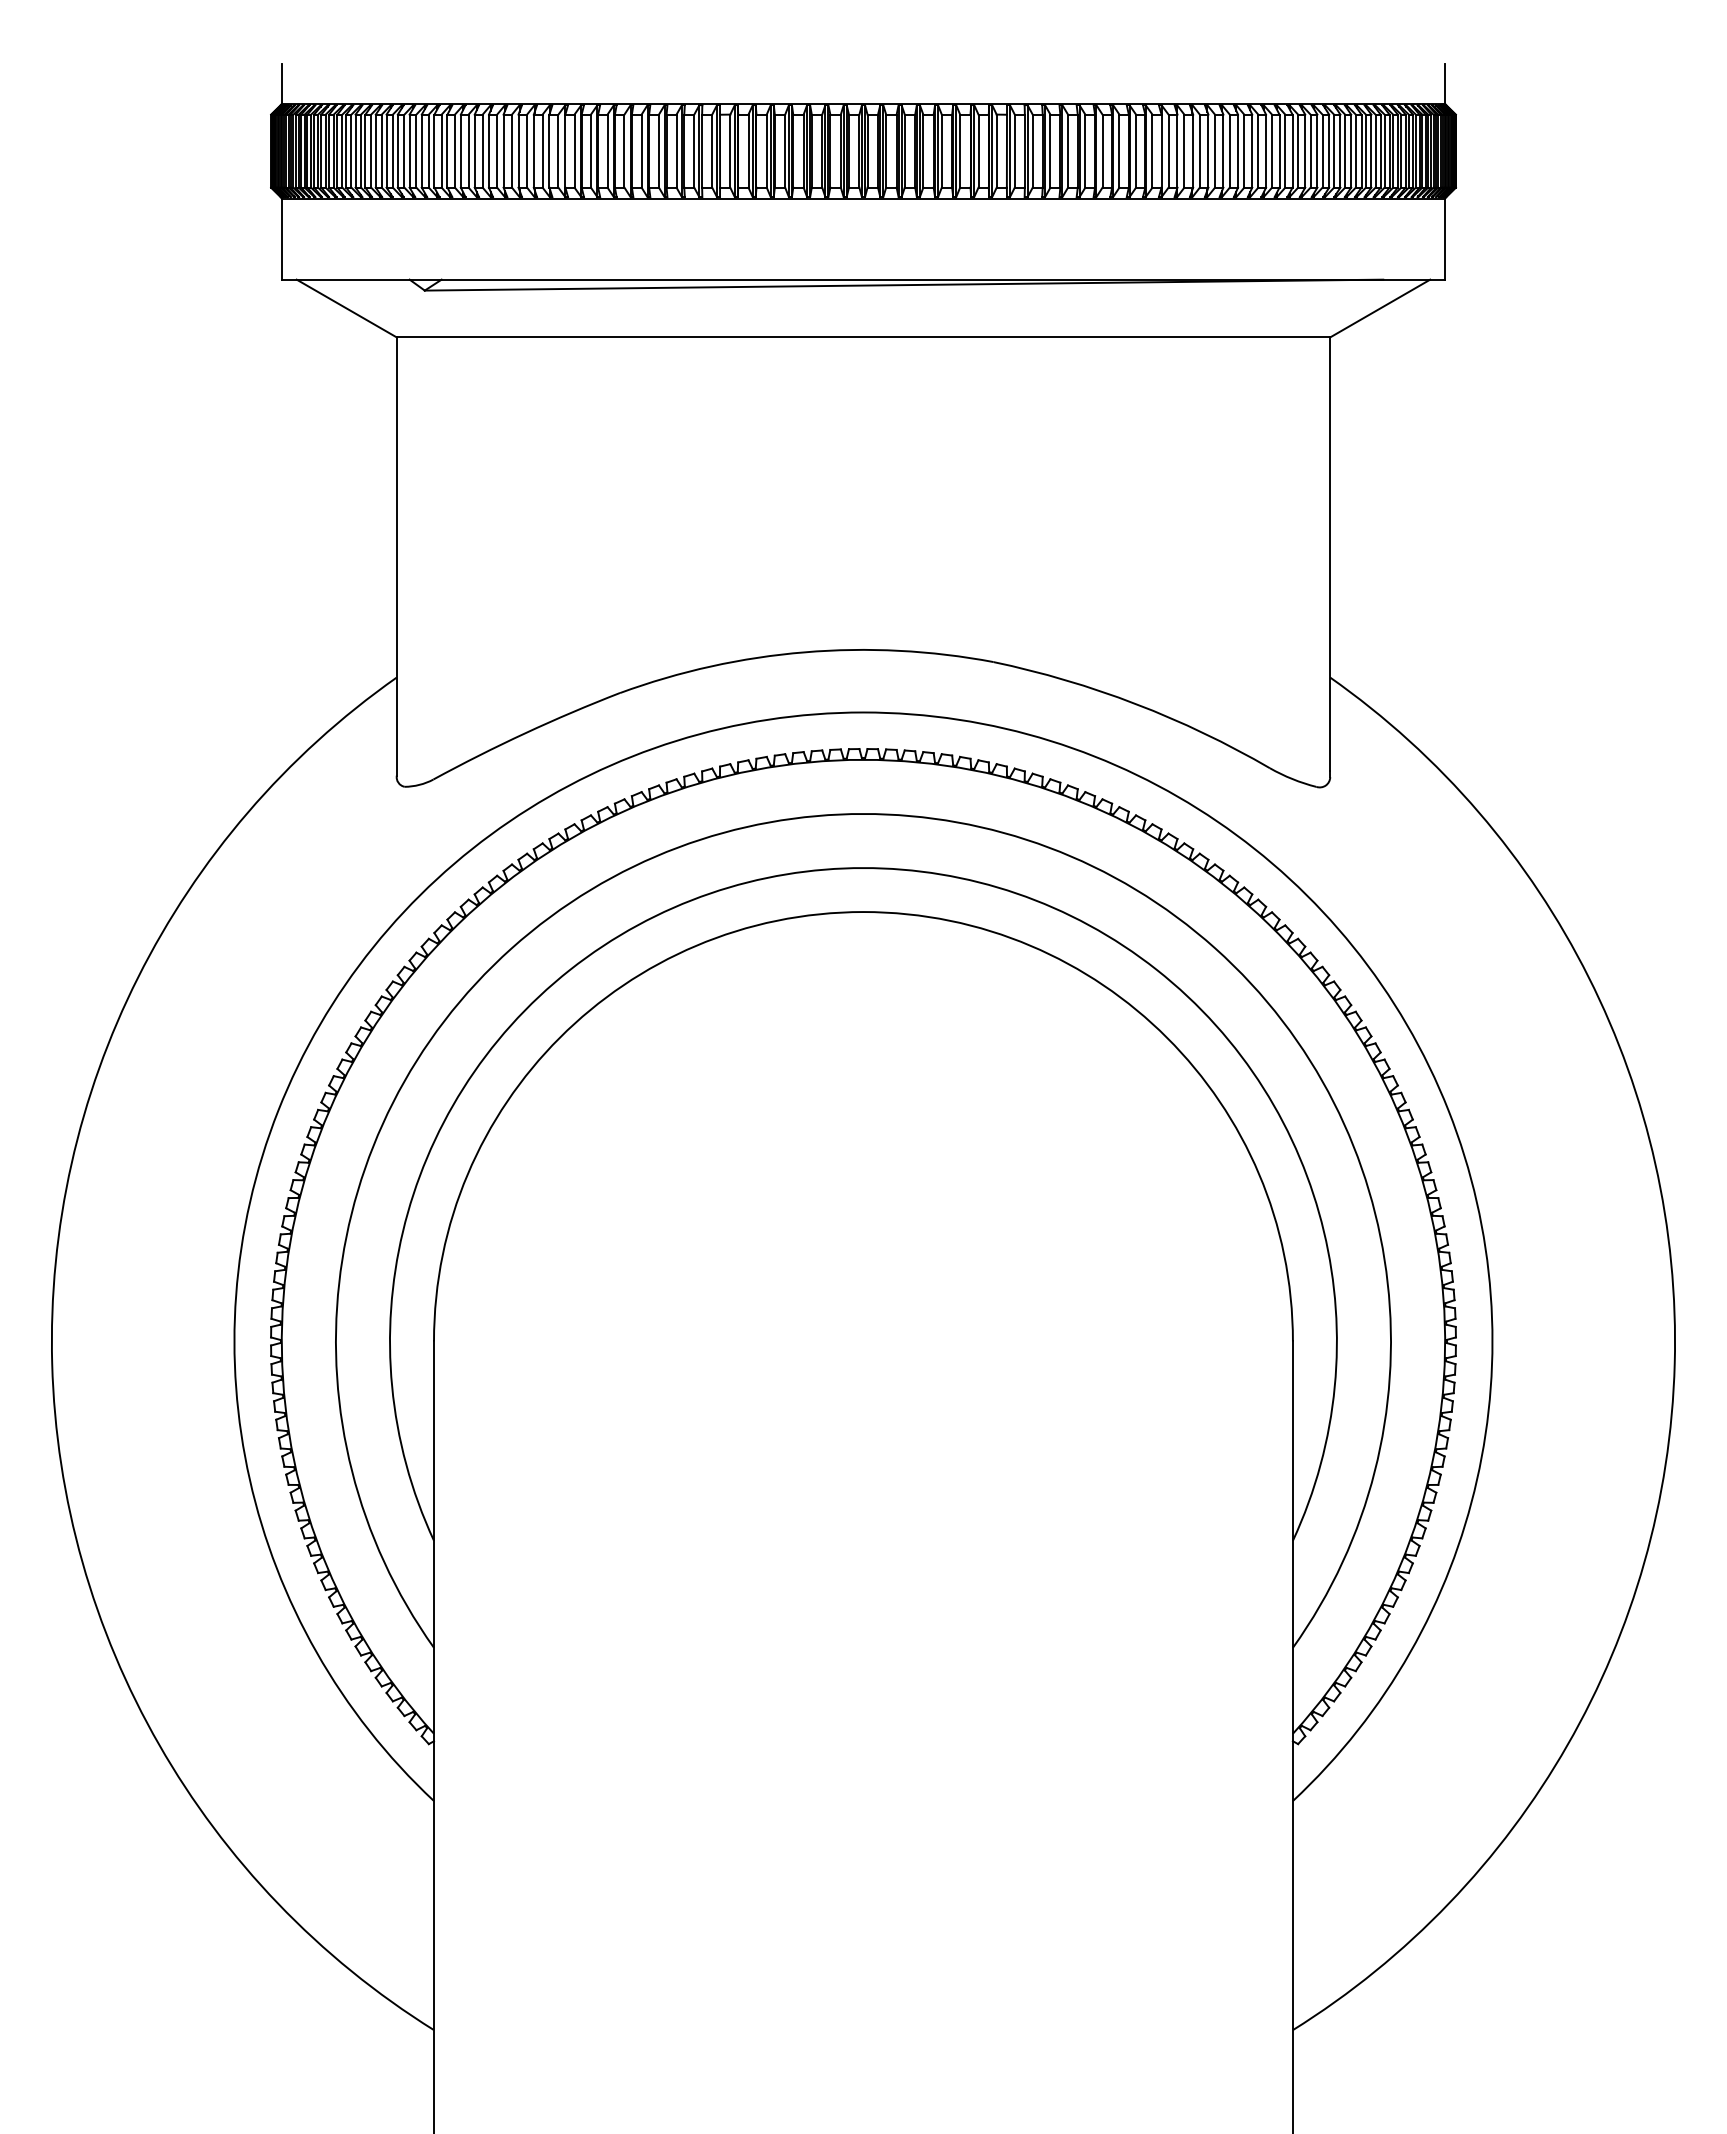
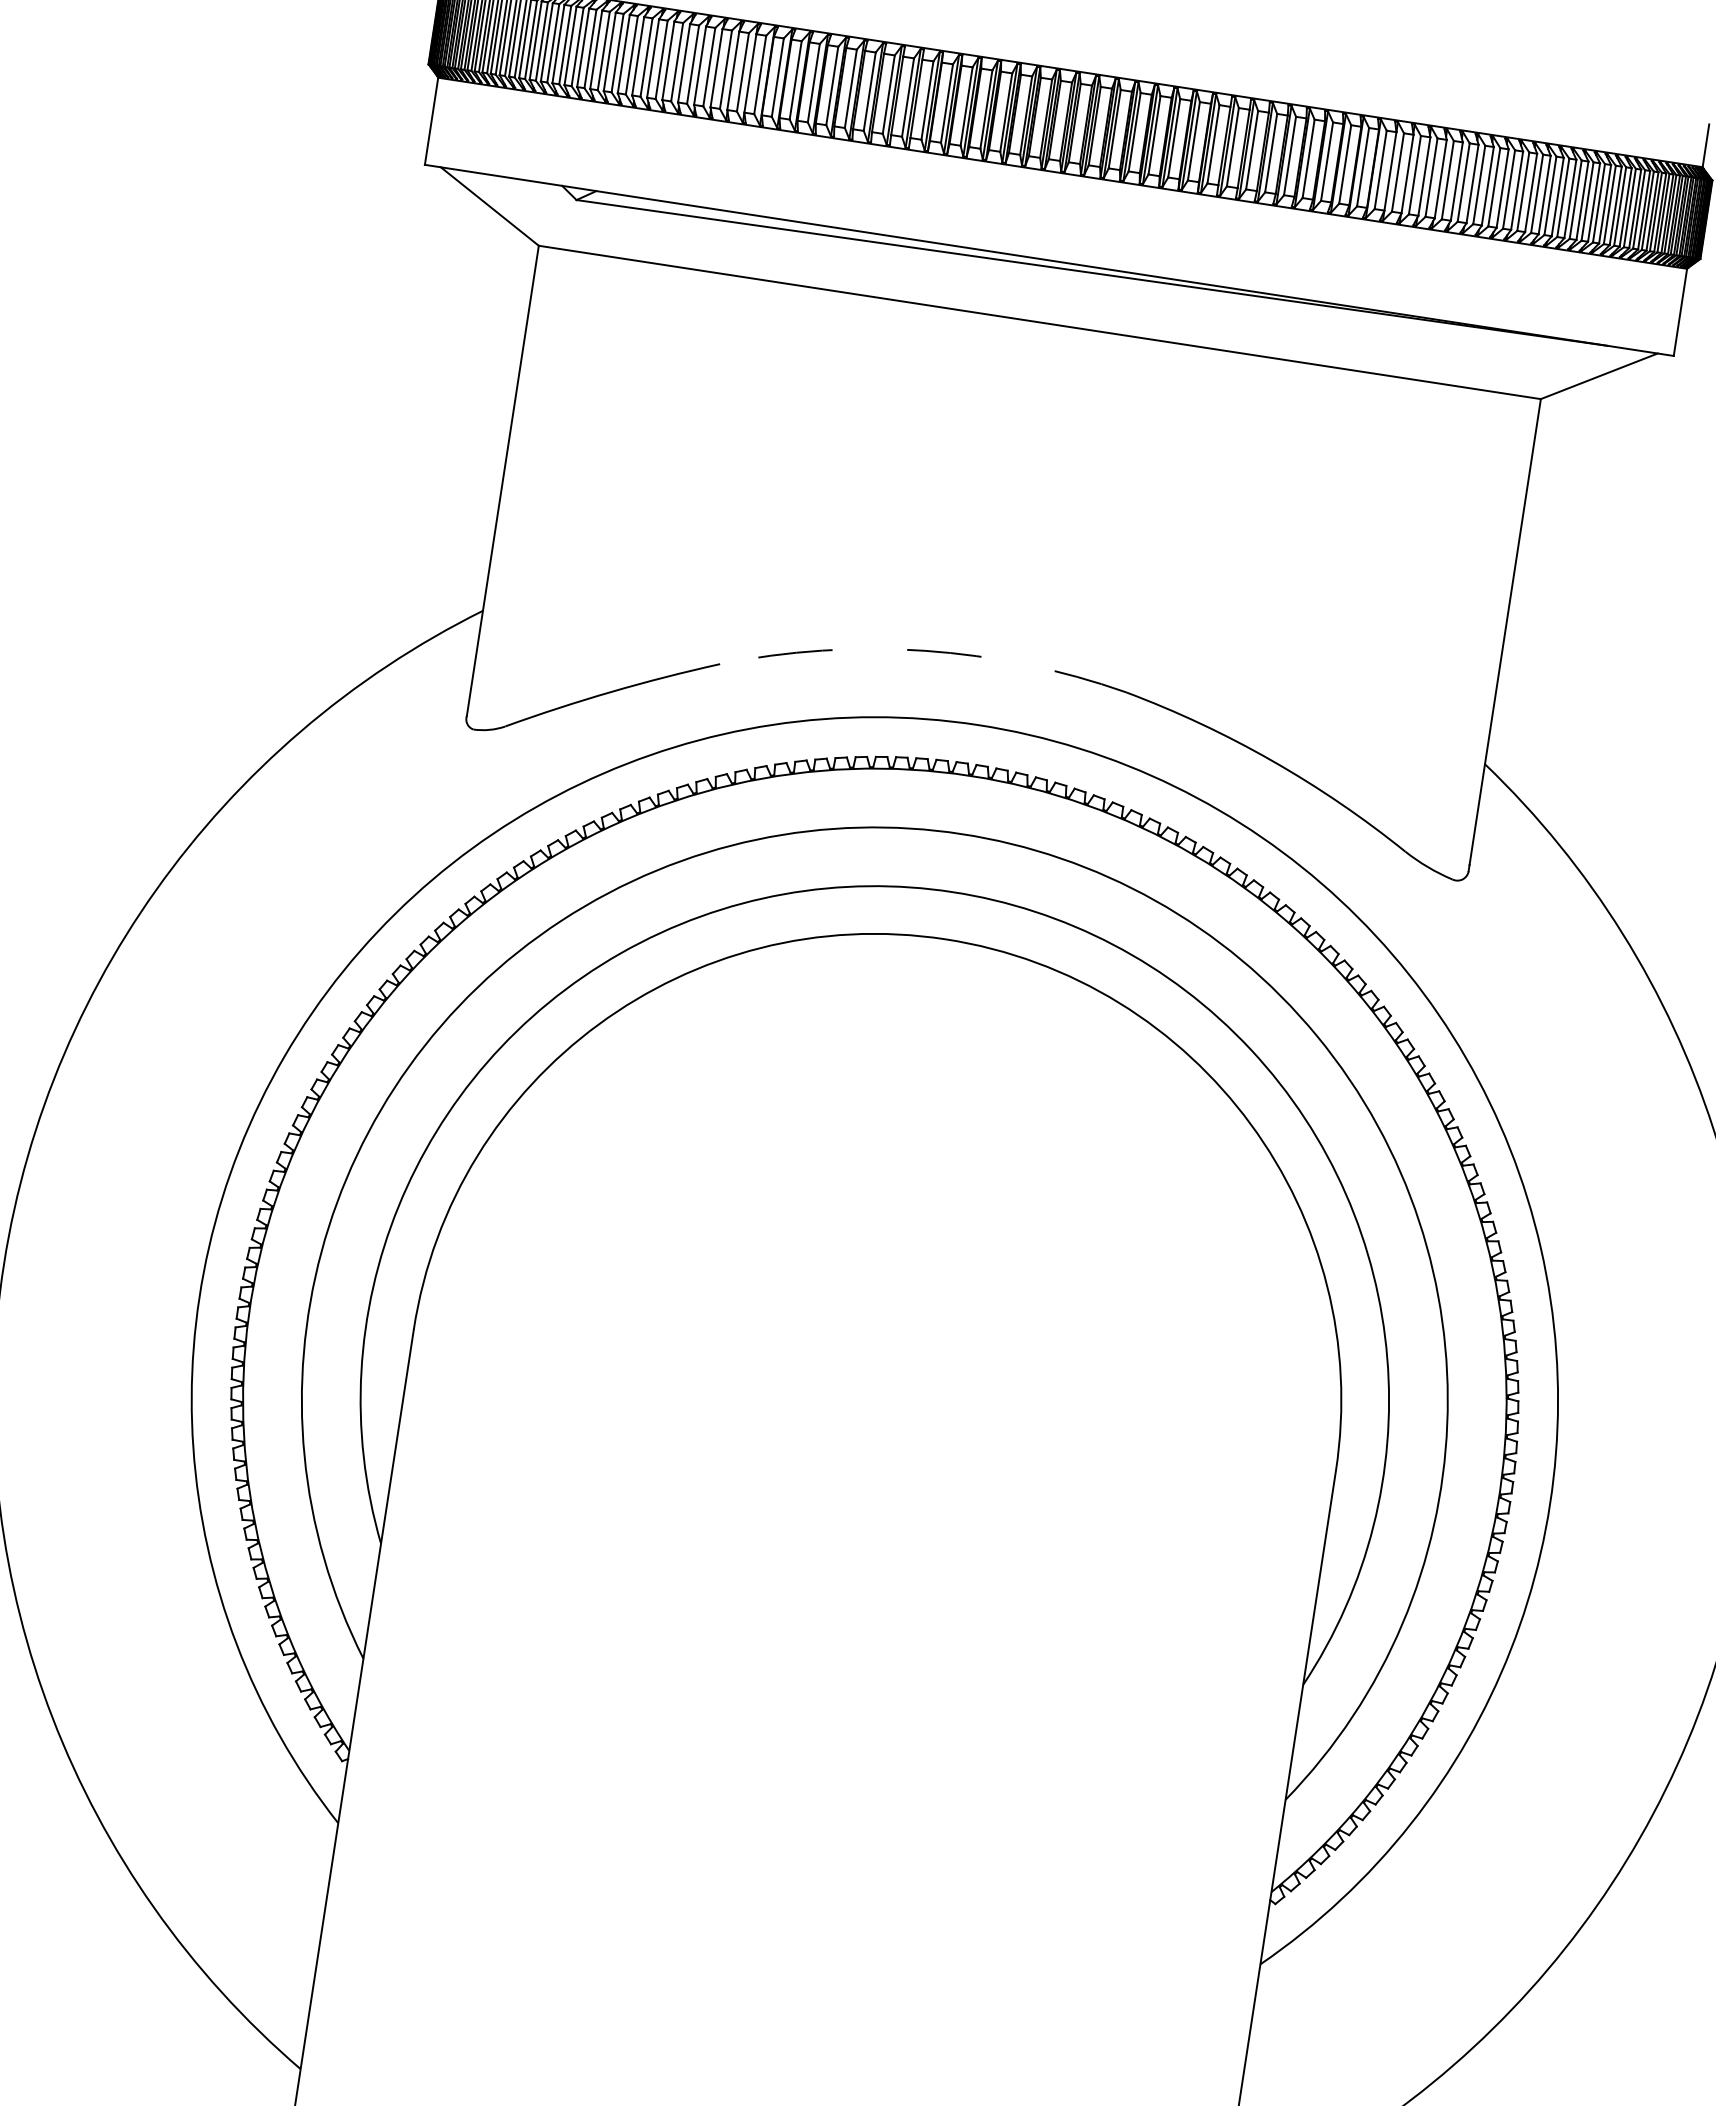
arc: (804, 652) -> (924, 650), solid -> dashed

